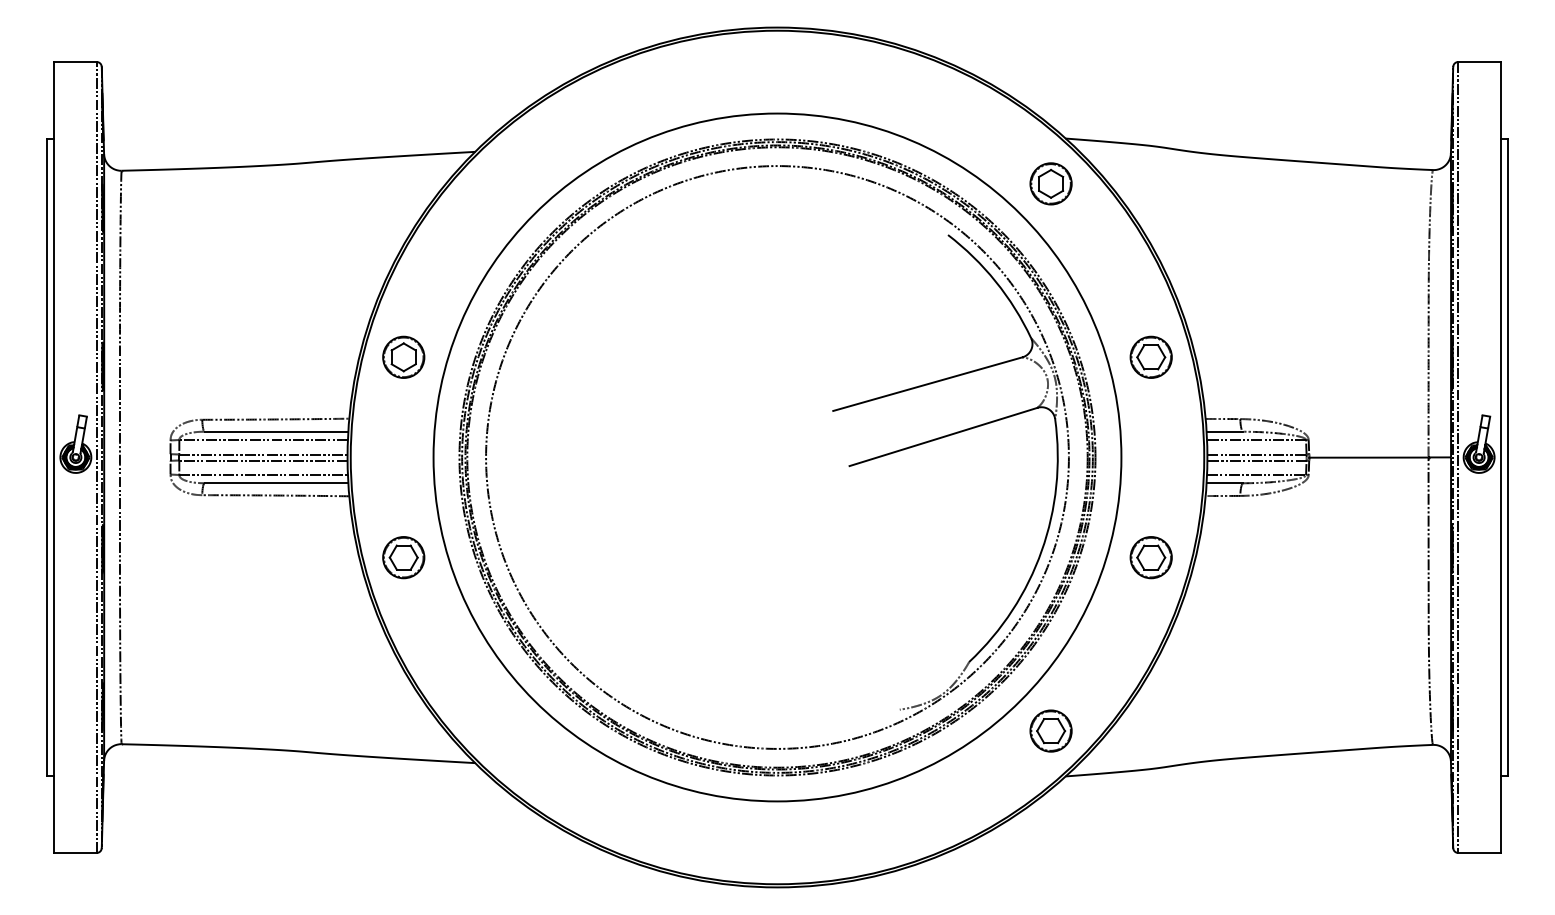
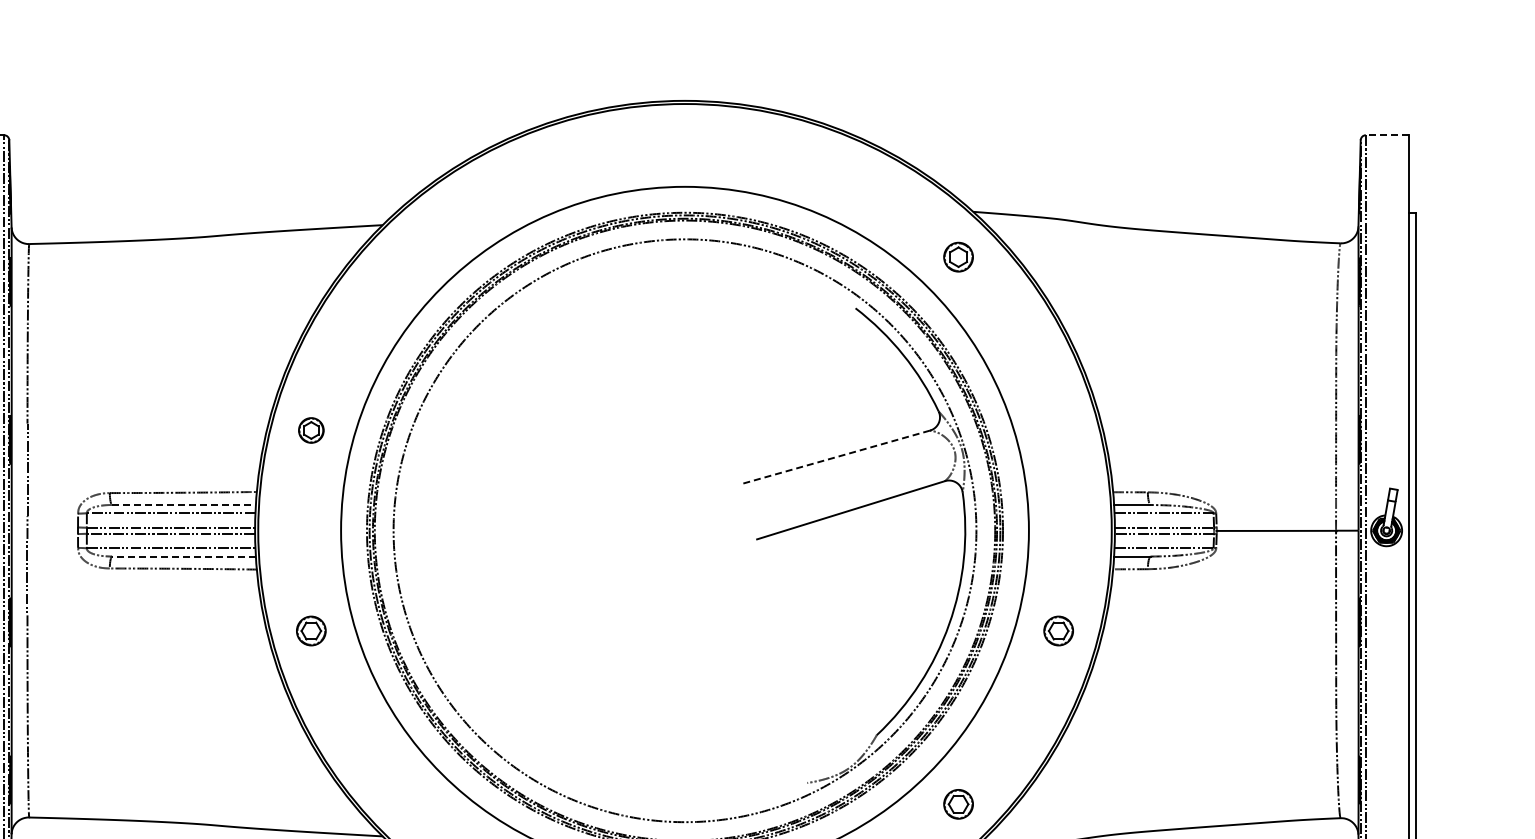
line: (1479, 61) -> (1387, 134), solid -> dashed
part: (1050, 183) -> (958, 256), size x0.7
part: (403, 356) -> (311, 429), size x0.6
part: (1150, 356) -> (1058, 429), removed
line: (927, 384) -> (835, 457), solid -> dashed
line: (276, 431) -> (184, 504), solid -> dashed
line: (276, 483) -> (184, 556), solid -> dashed
part: (403, 557) -> (311, 630), size x0.7
part: (1150, 557) -> (1058, 630), size x0.7
part: (1050, 730) -> (958, 803), size x0.7

